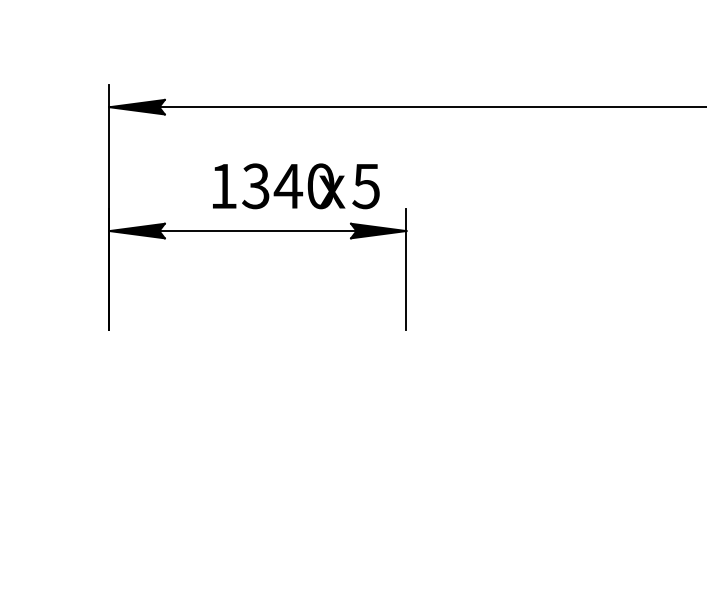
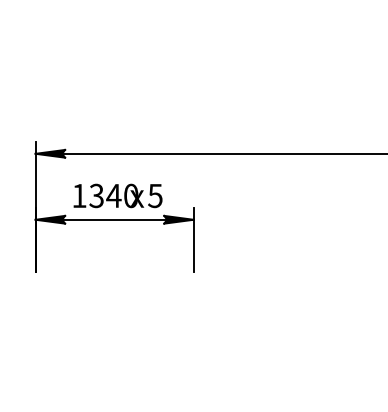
text: (295, 185) -> (117, 195), moved

